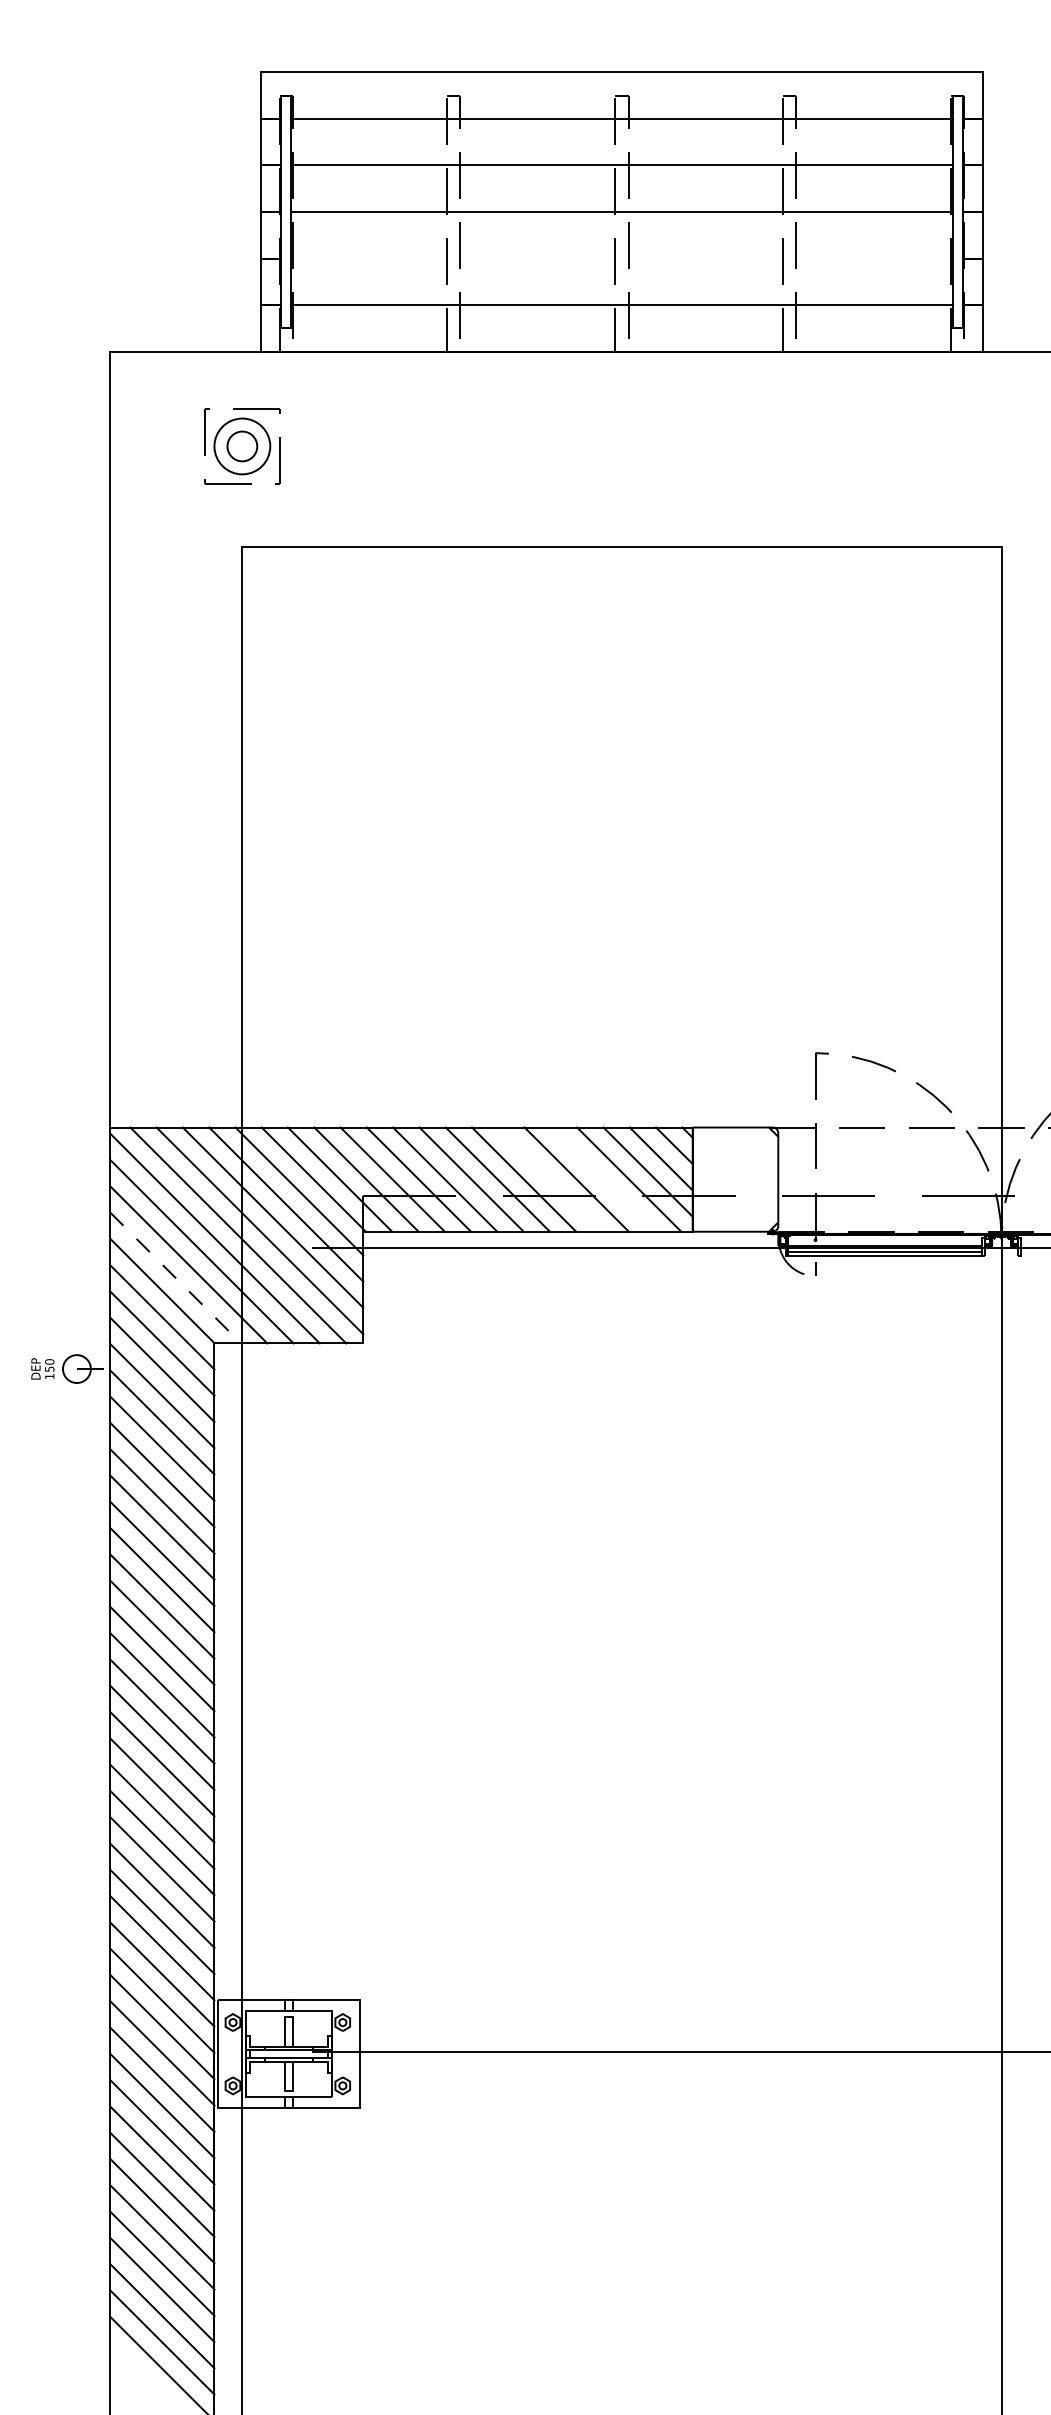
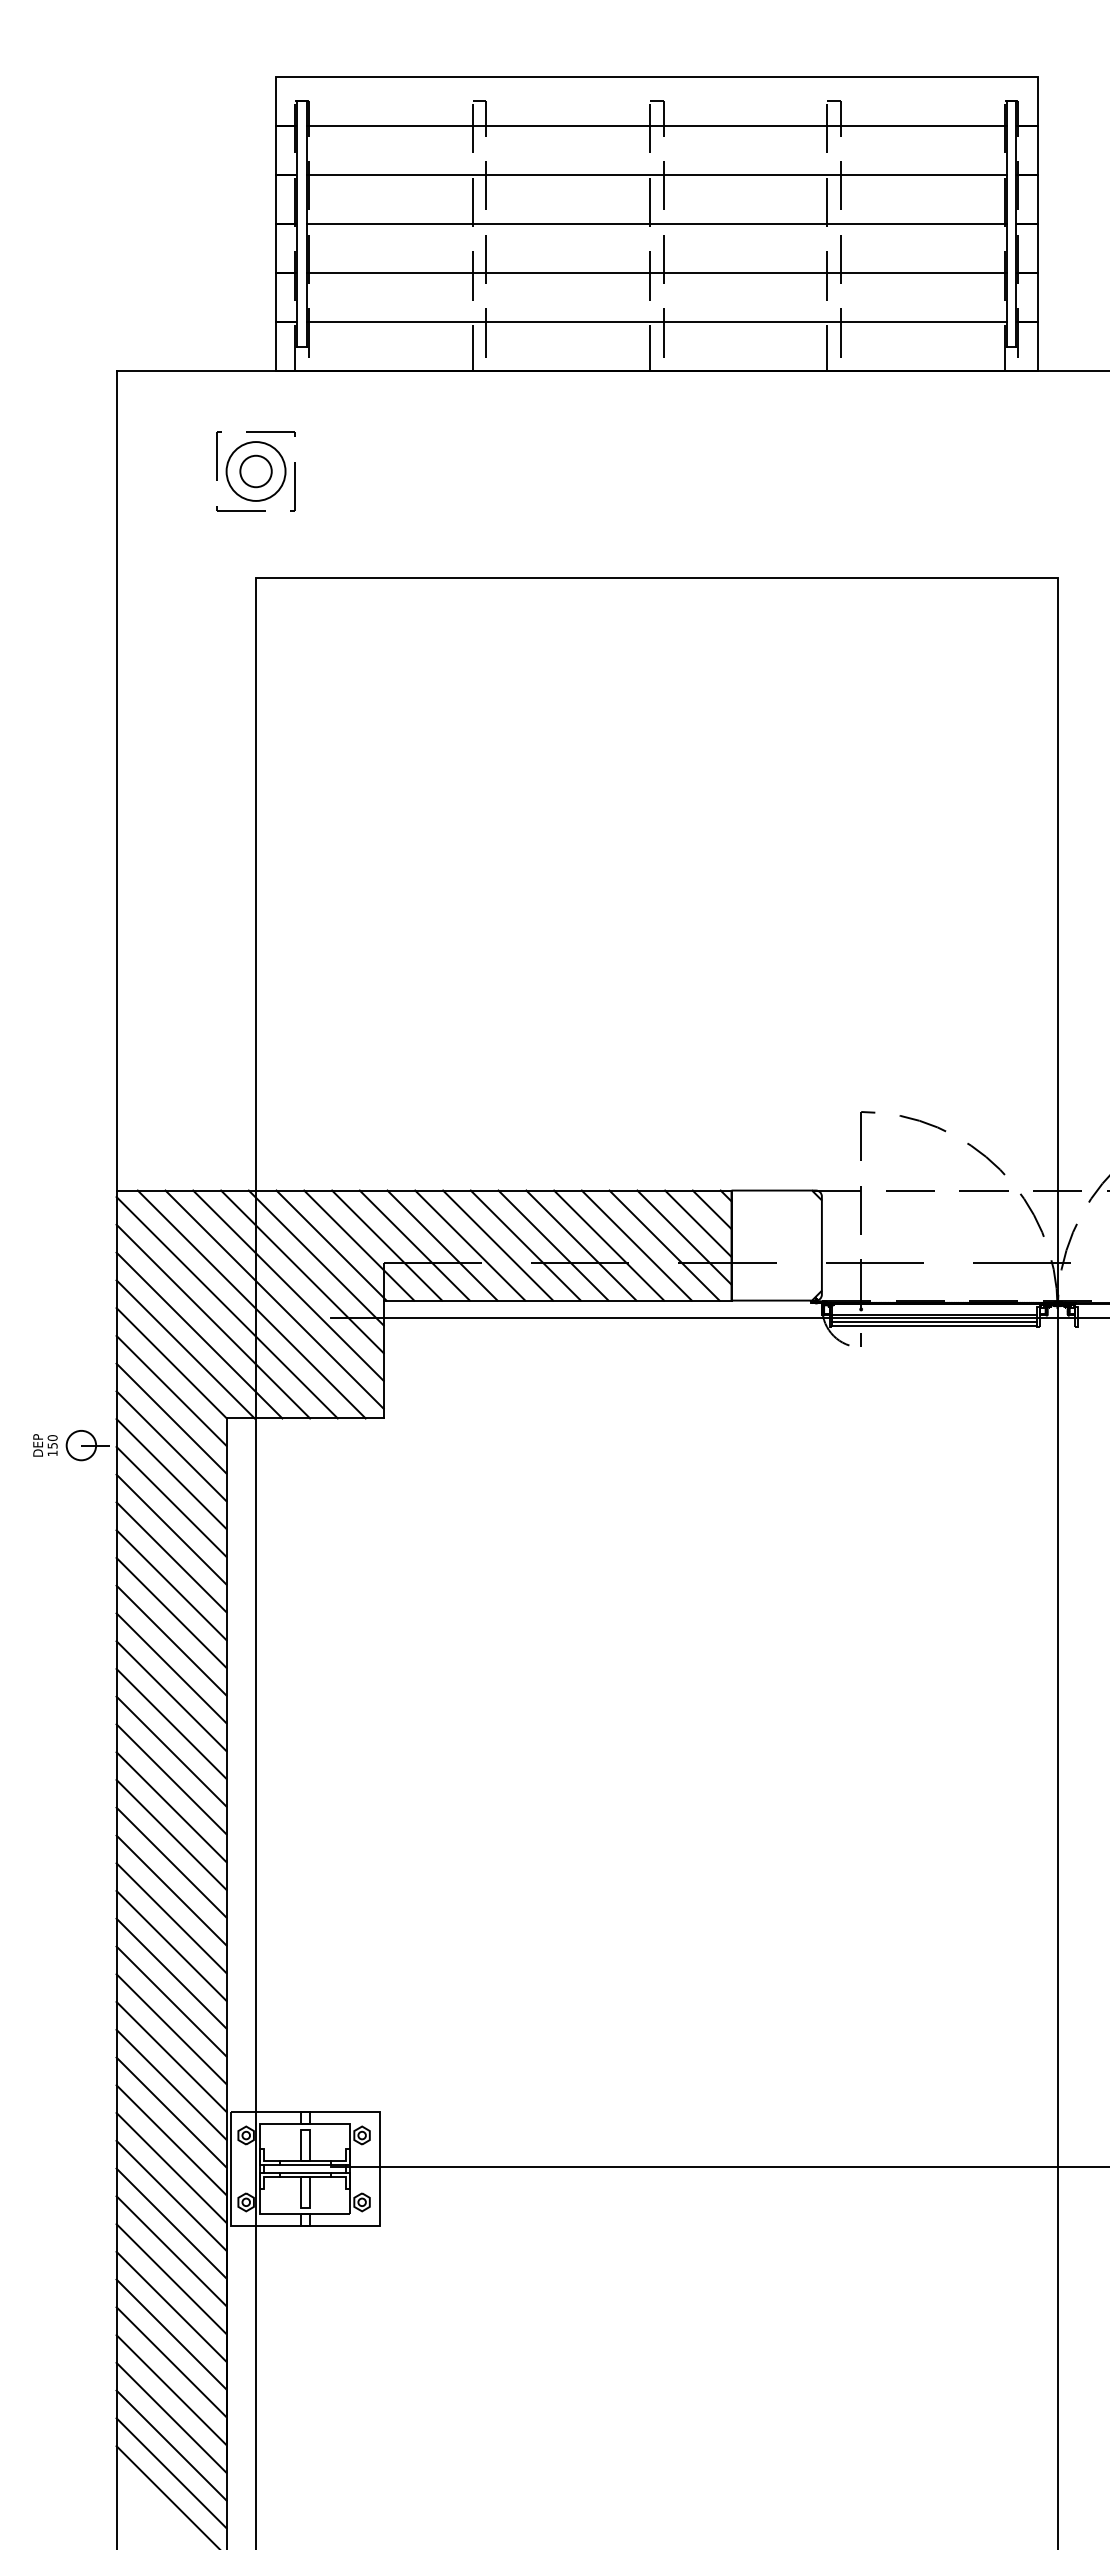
line: (621, 258) -> (656, 273), added
line: (550, 1179) -> (581, 1245), added
line: (602, 1179) -> (636, 1245), added
line: (175, 1277) -> (185, 1348), dashed -> solid

